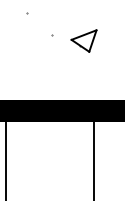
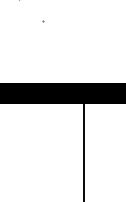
part: (84, 40) -> (74, 26), removed

